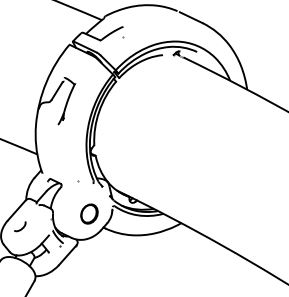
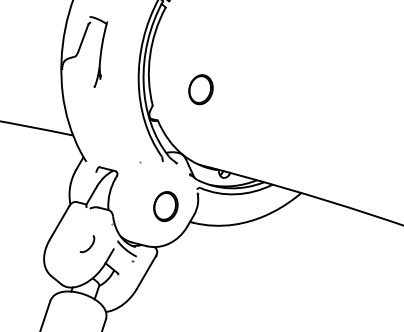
part: (128, 140) -> (200, 88), added
curve: (20, 228) -> (88, 246), moved

